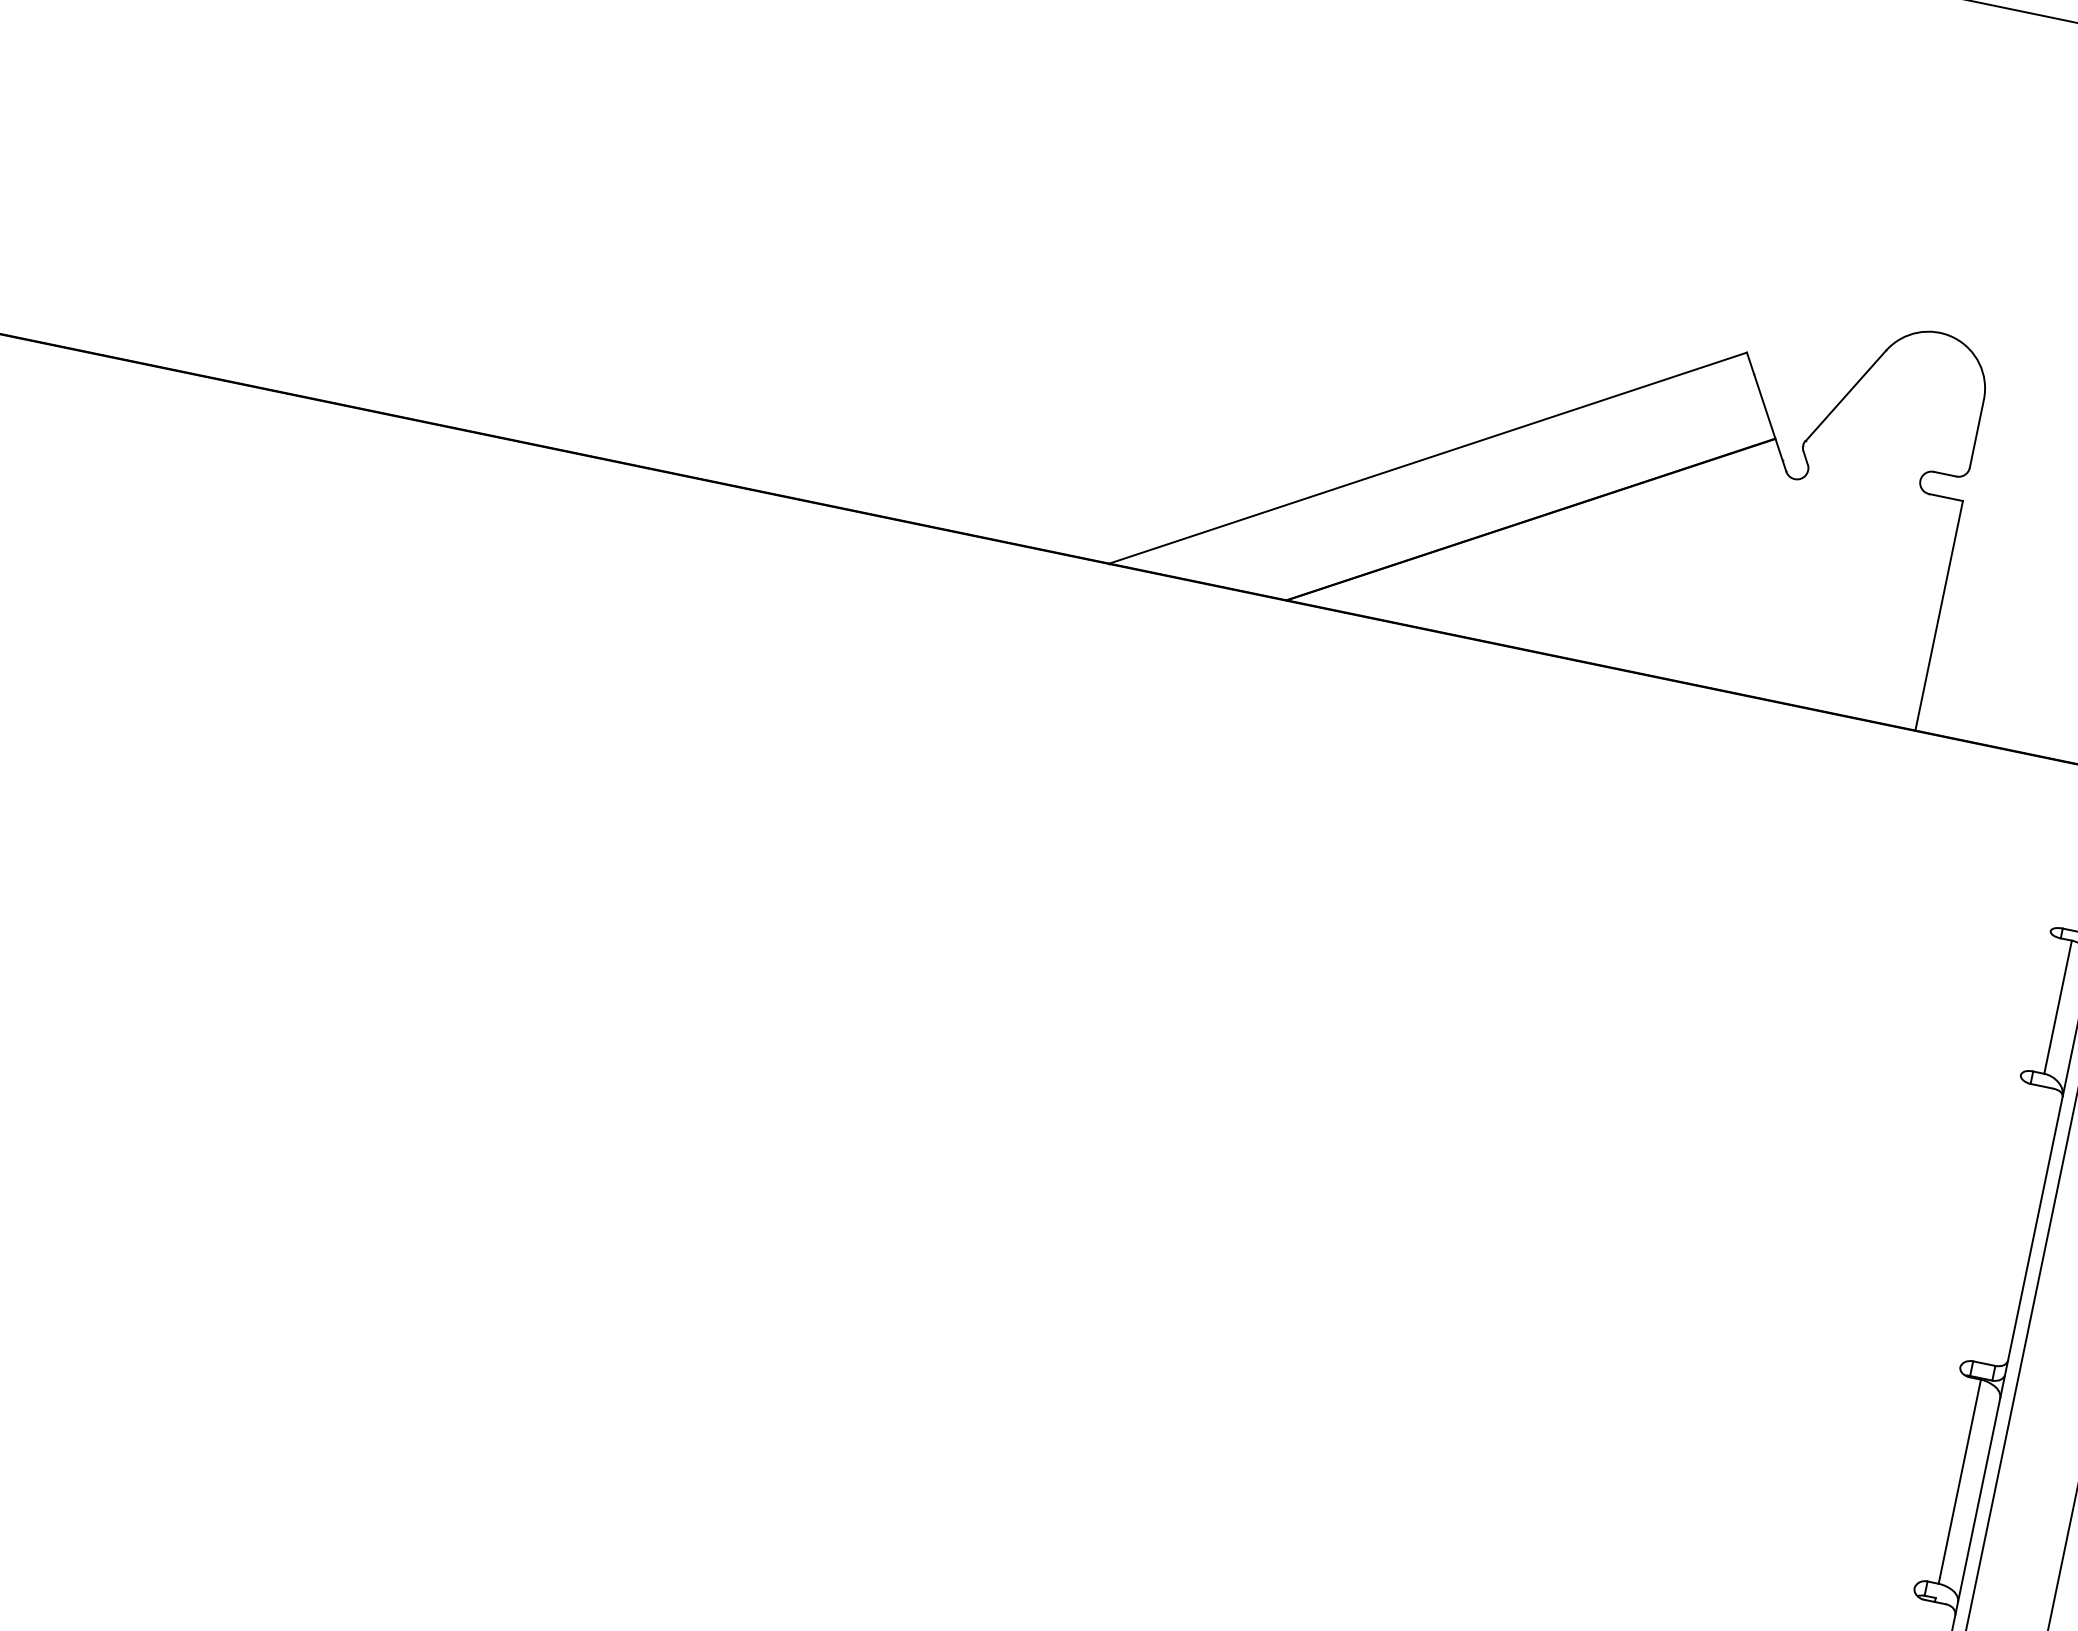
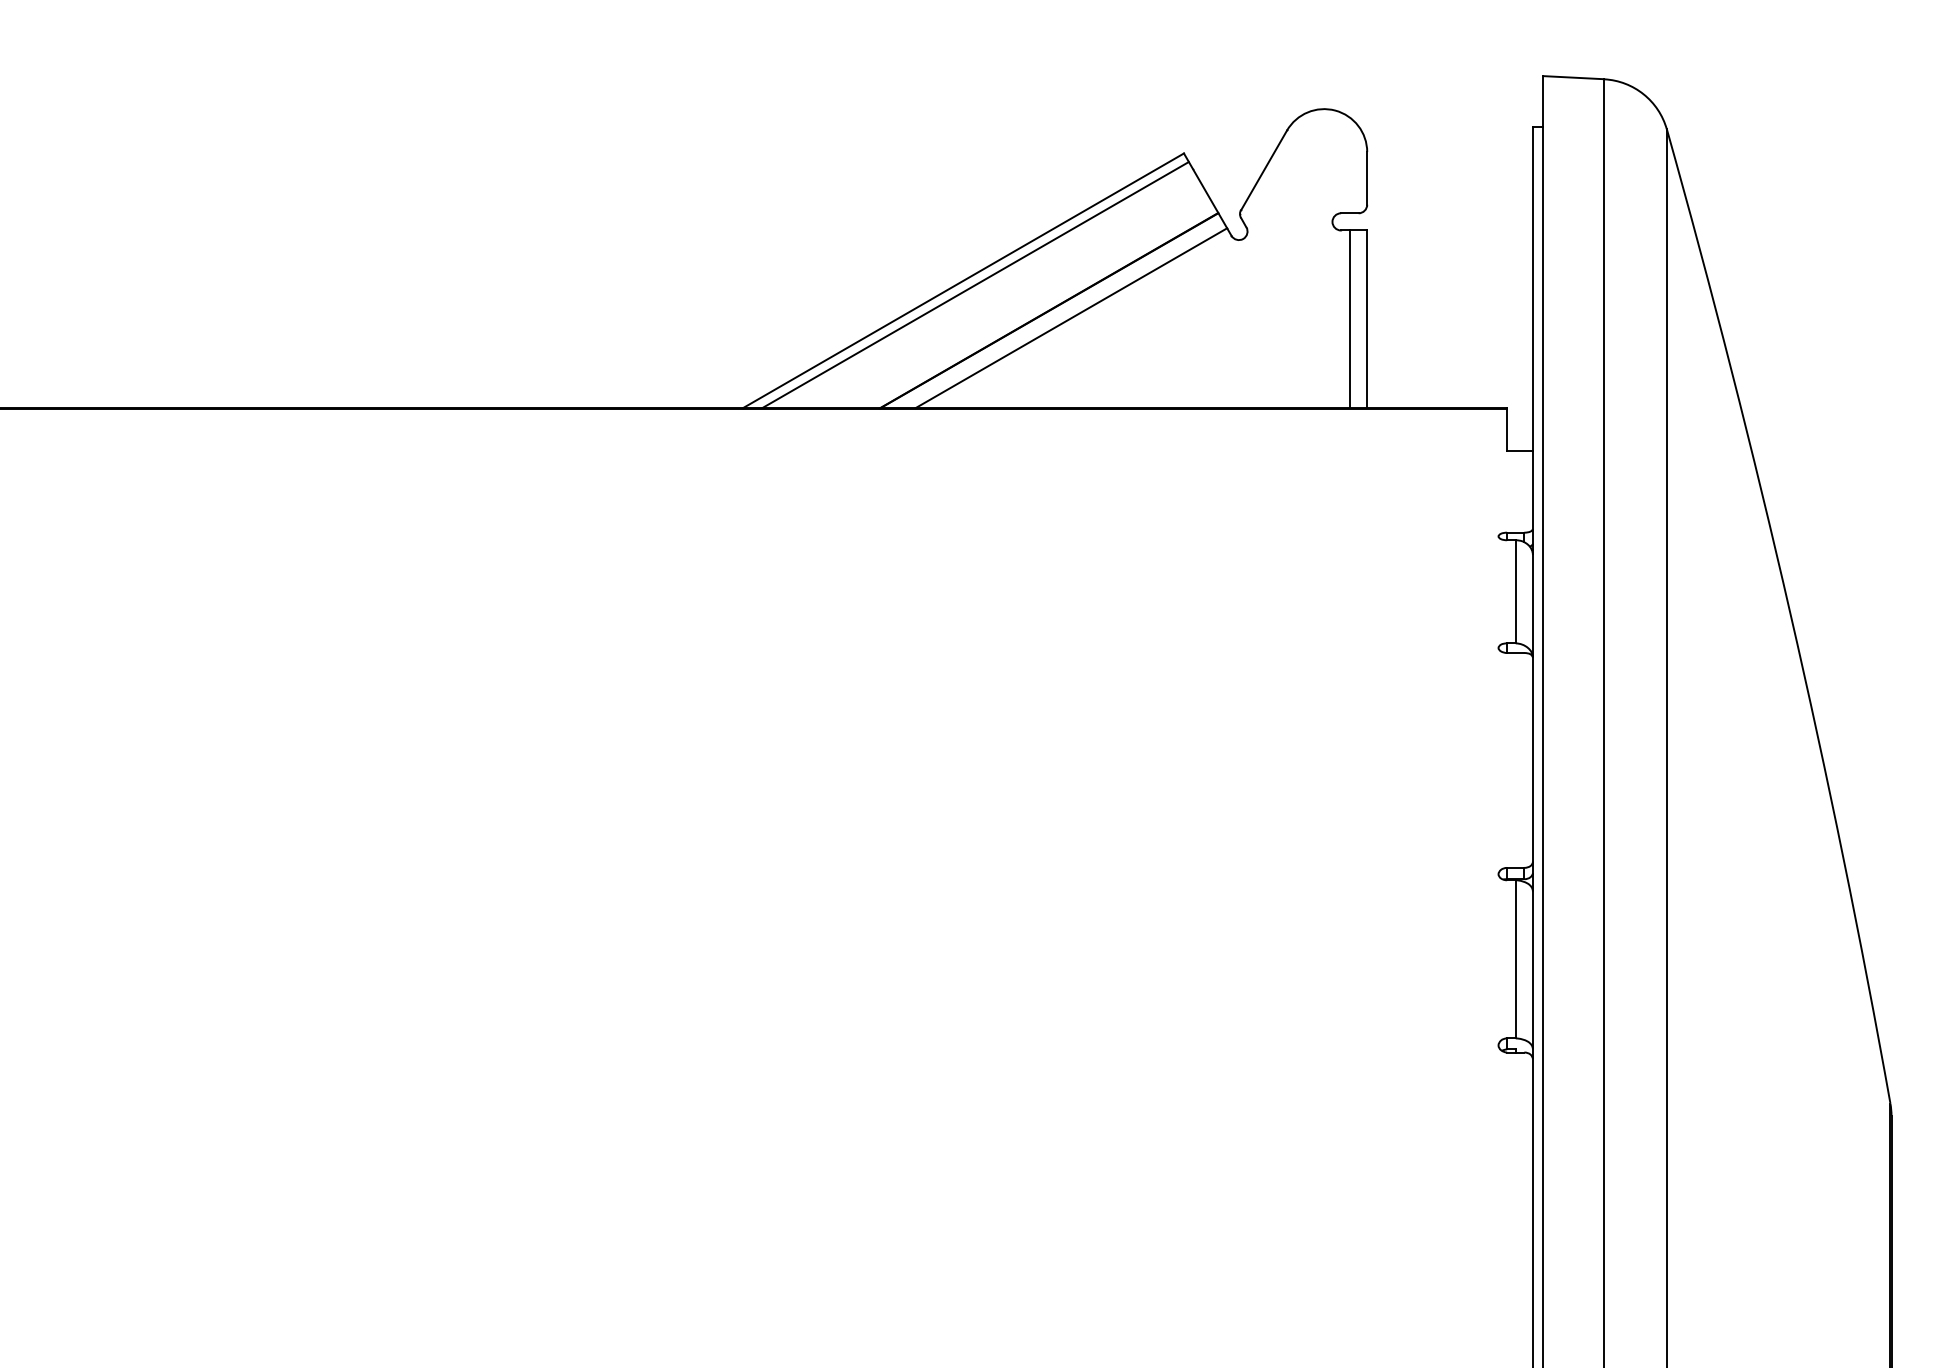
line: (1442, 467) -> (975, 285), added
line: (1556, 535) -> (1070, 318), added
line: (1916, 611) -> (1349, 319), added

